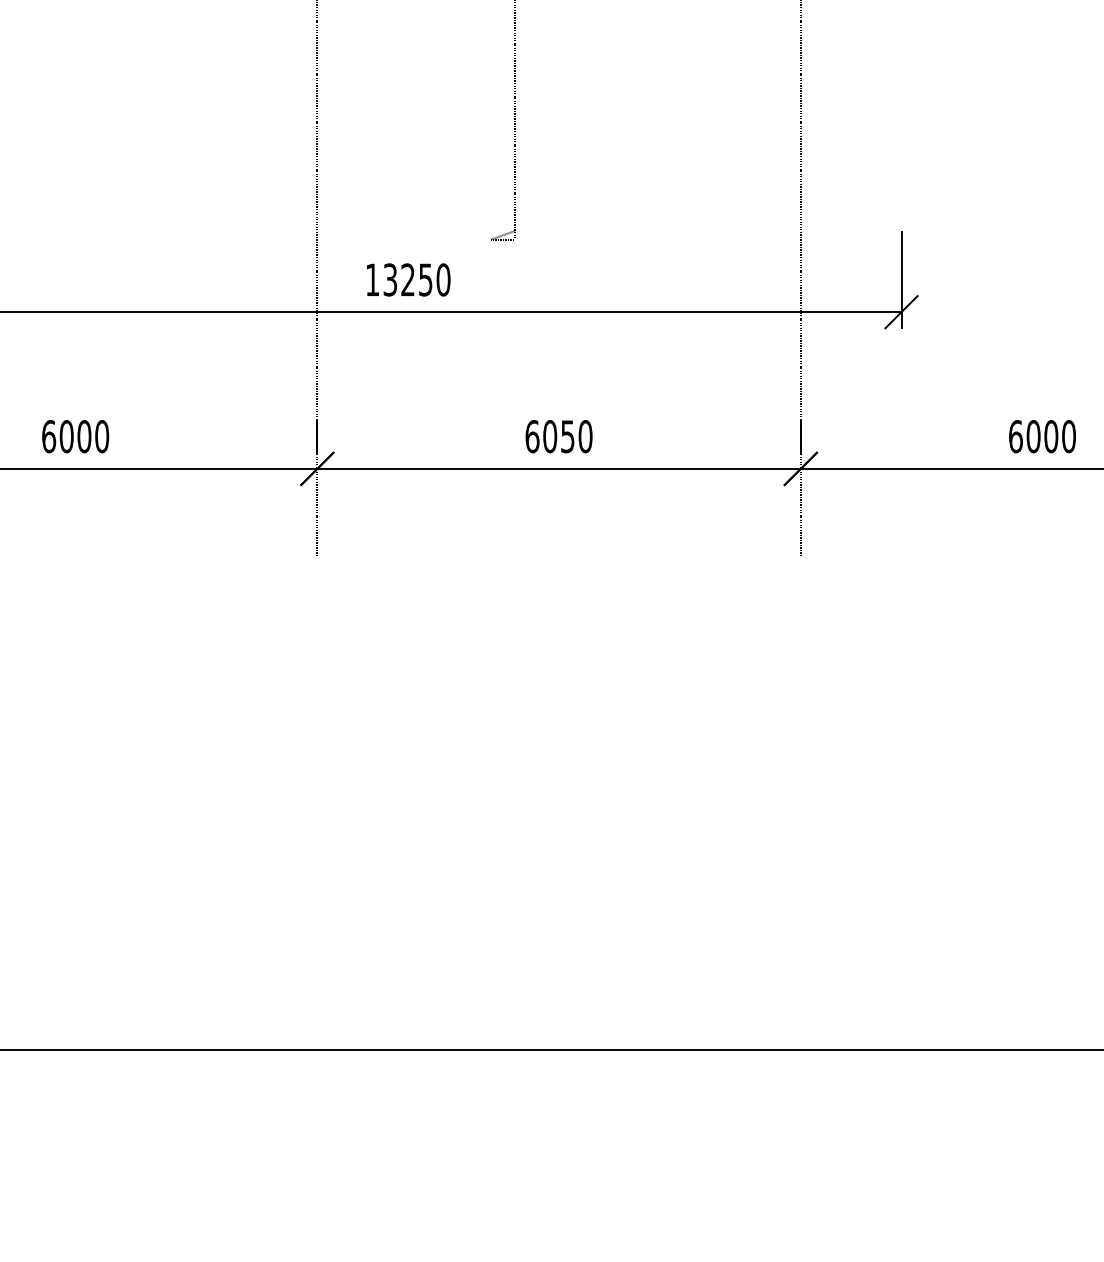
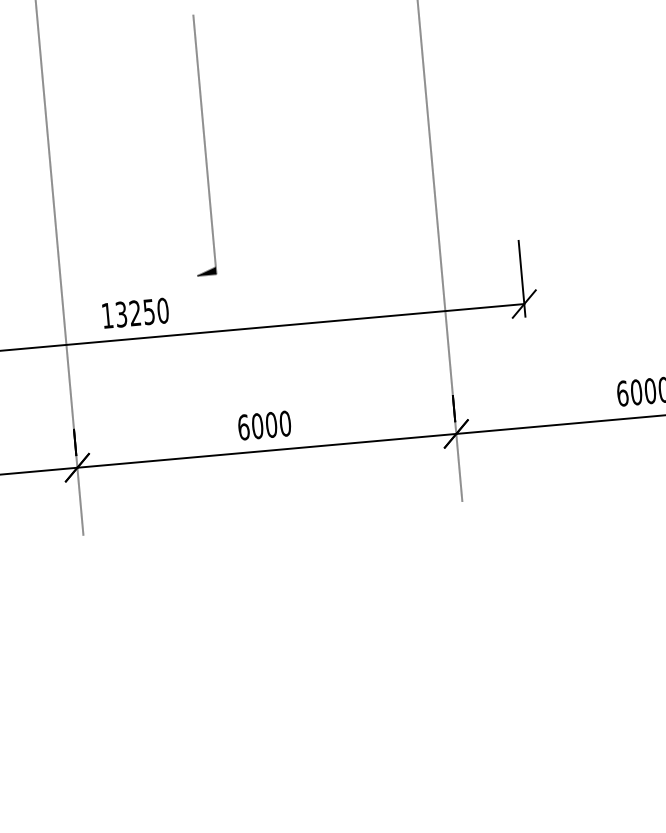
fill: (502, 234) -> (206, 271), added
text: (567, 436) -> (271, 424), 6050 -> 6000

